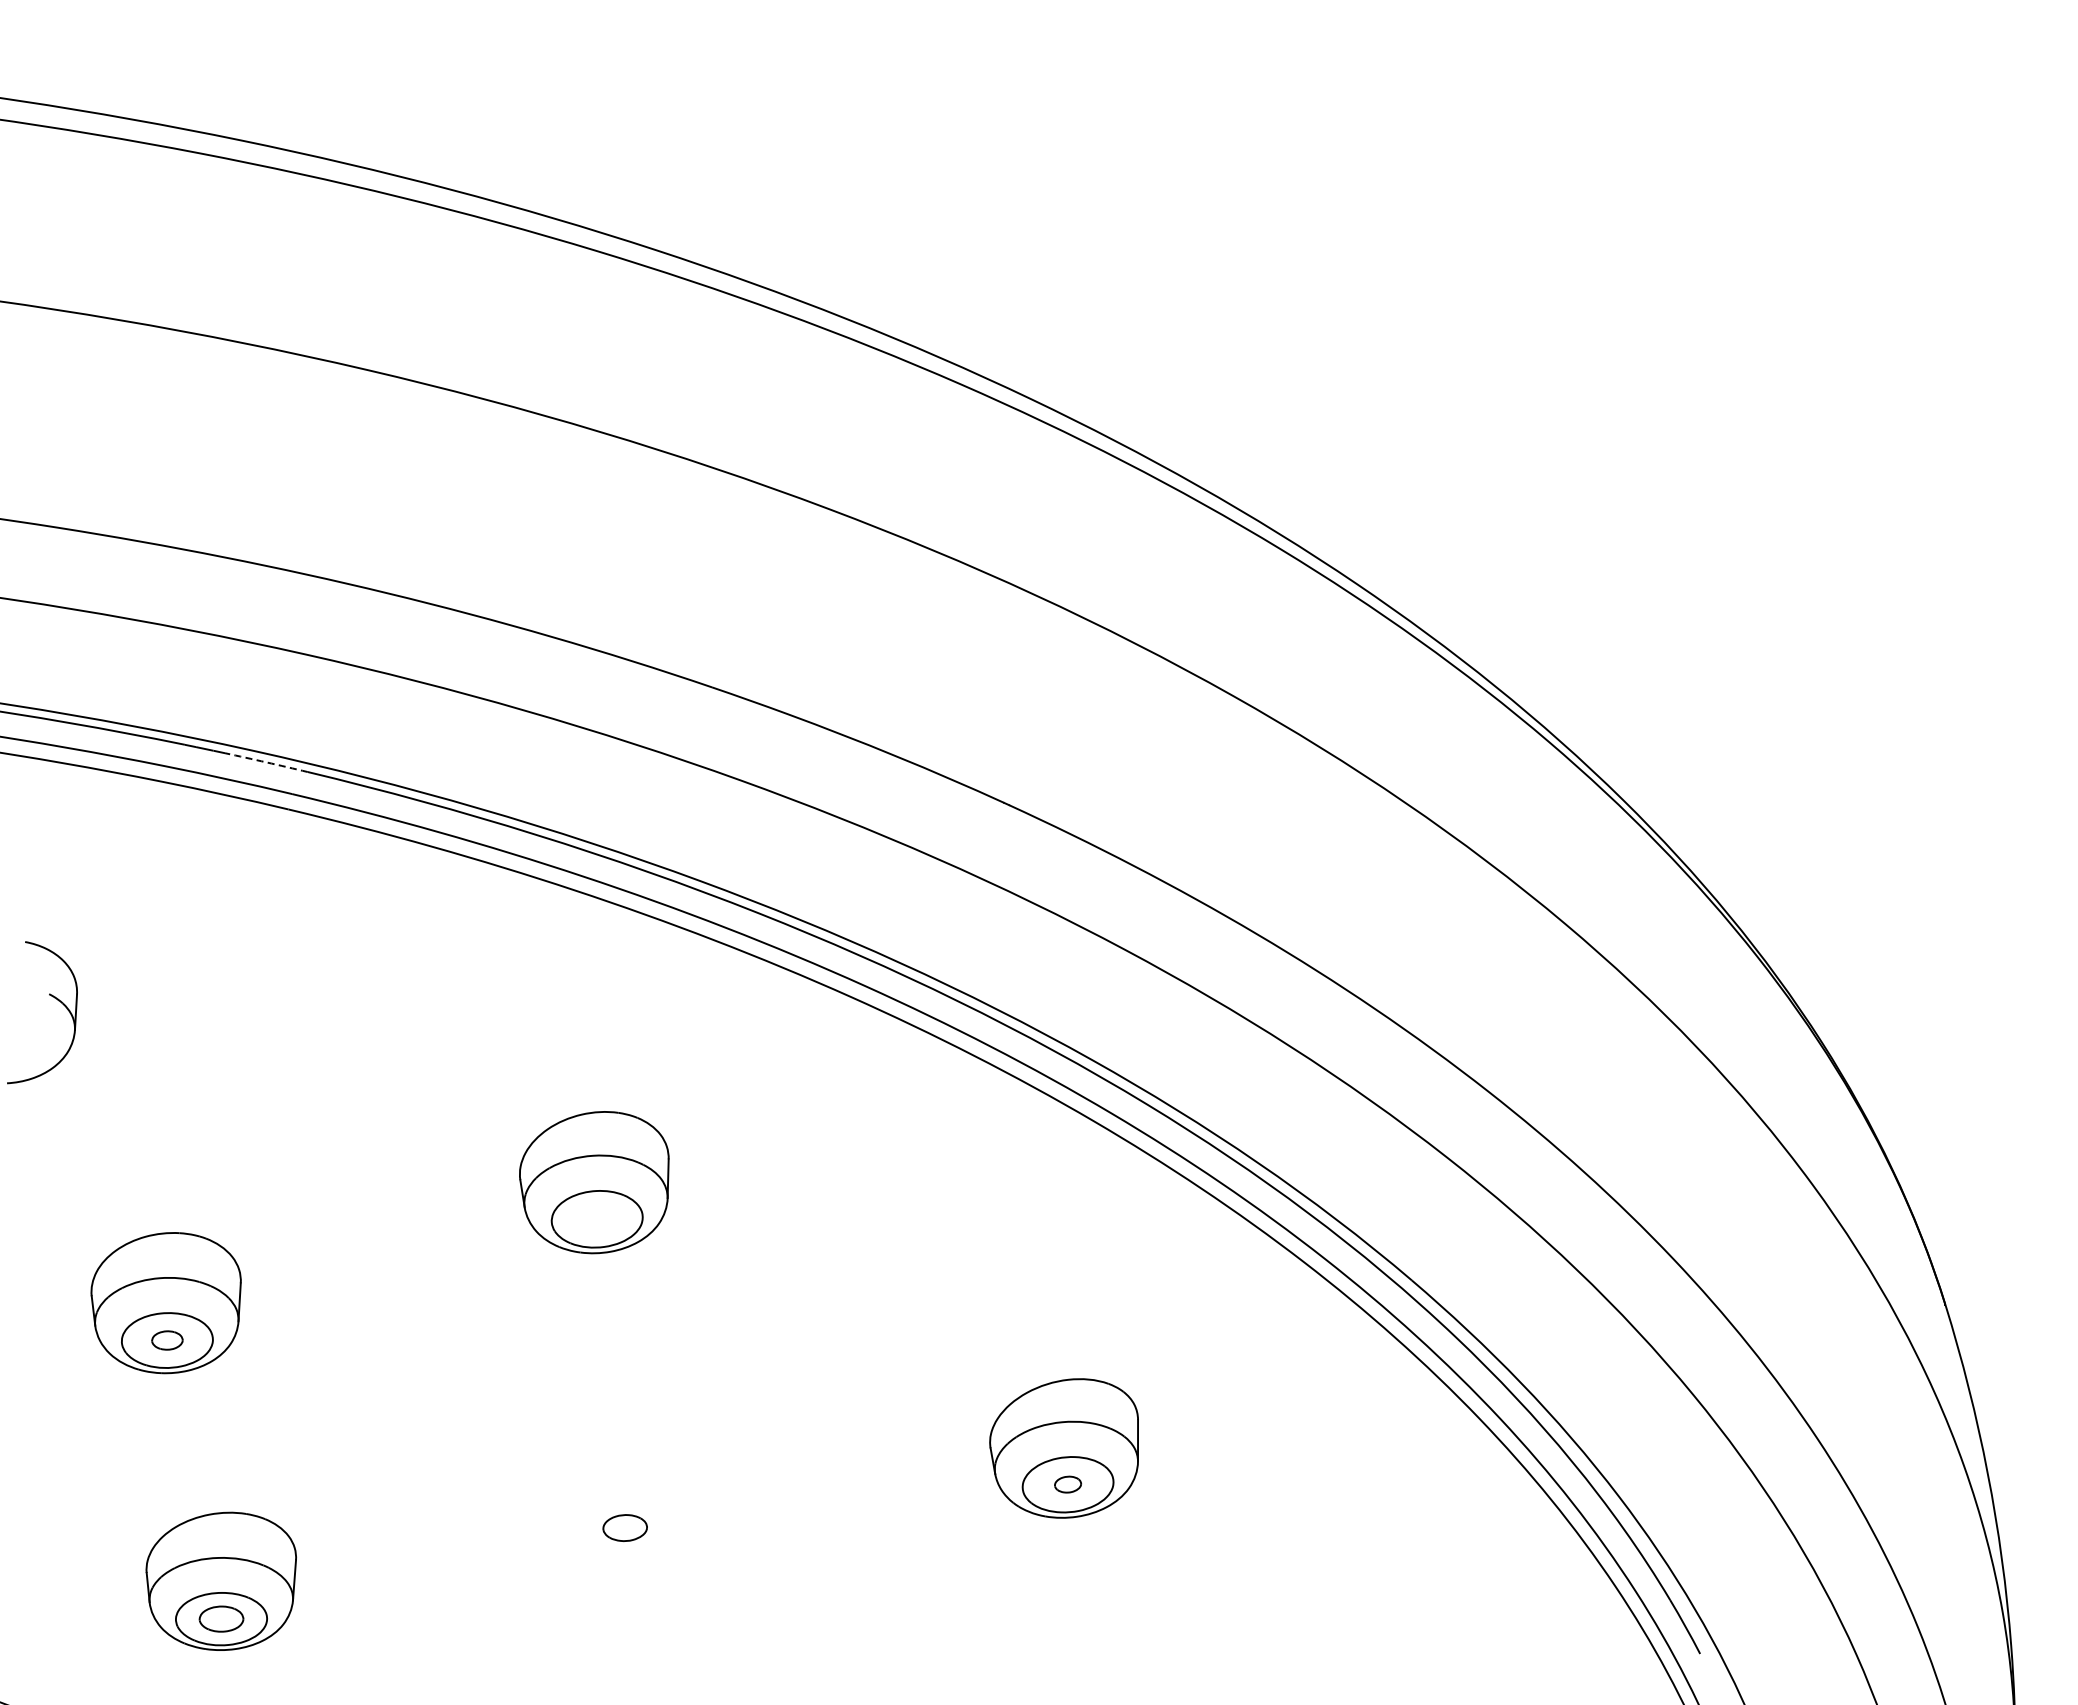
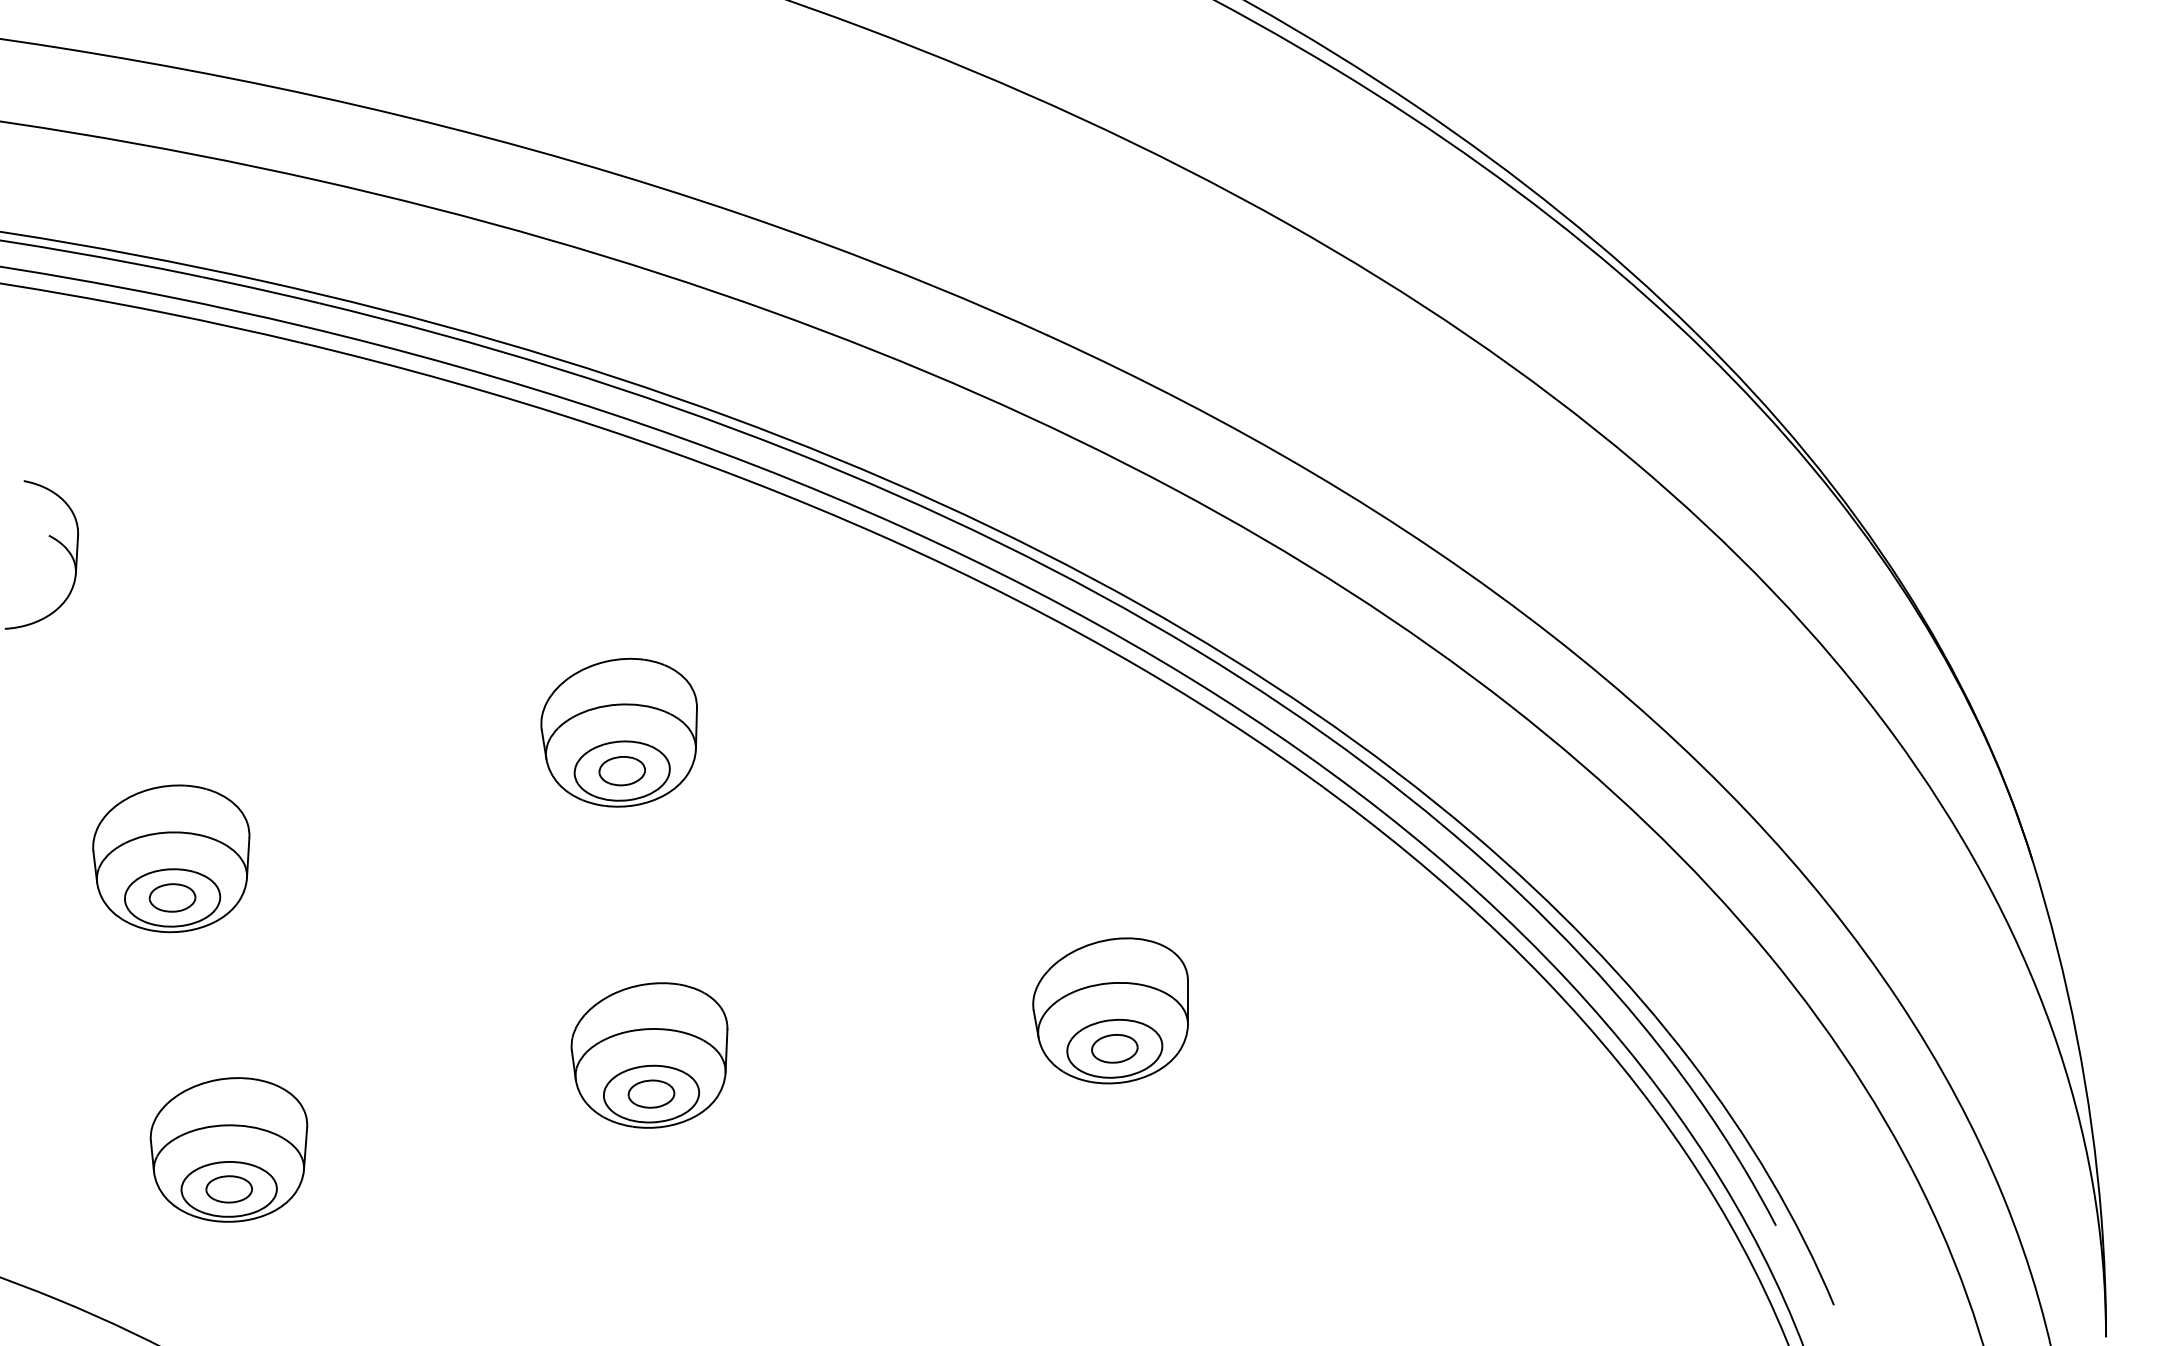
arc: (266, 762) -> (276, 293), dashed -> solid
part: (596, 1218) -> (621, 770), added
part: (167, 1340) -> (172, 897), size x1.43
part: (1067, 1484) -> (1114, 1048), size x1.67
part: (622, 1491) -> (648, 1055), added

